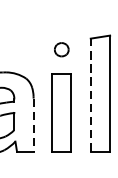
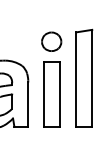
part: (61, 49) -> (51, 41), size x1.67
line: (91, 94) -> (76, 79), dashed -> solid
line: (33, 126) -> (28, 105), dashed -> solid

